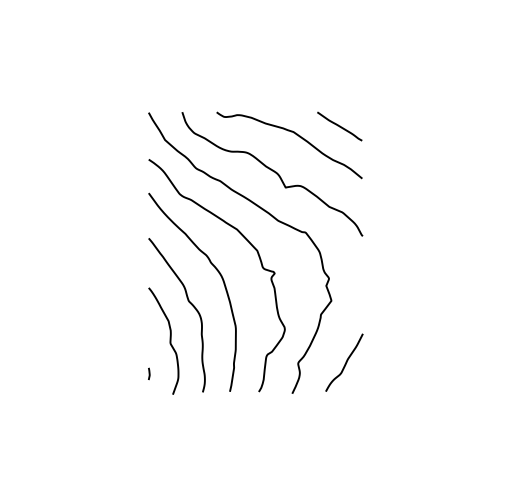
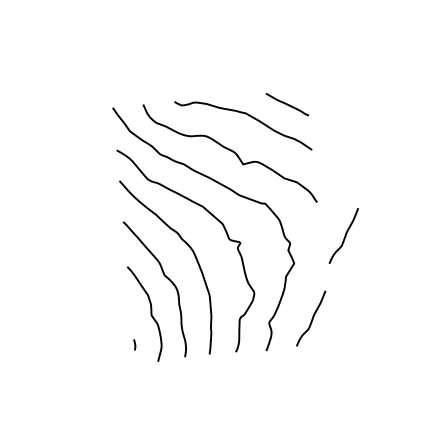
curve: (389, 275) -> (344, 235), added

